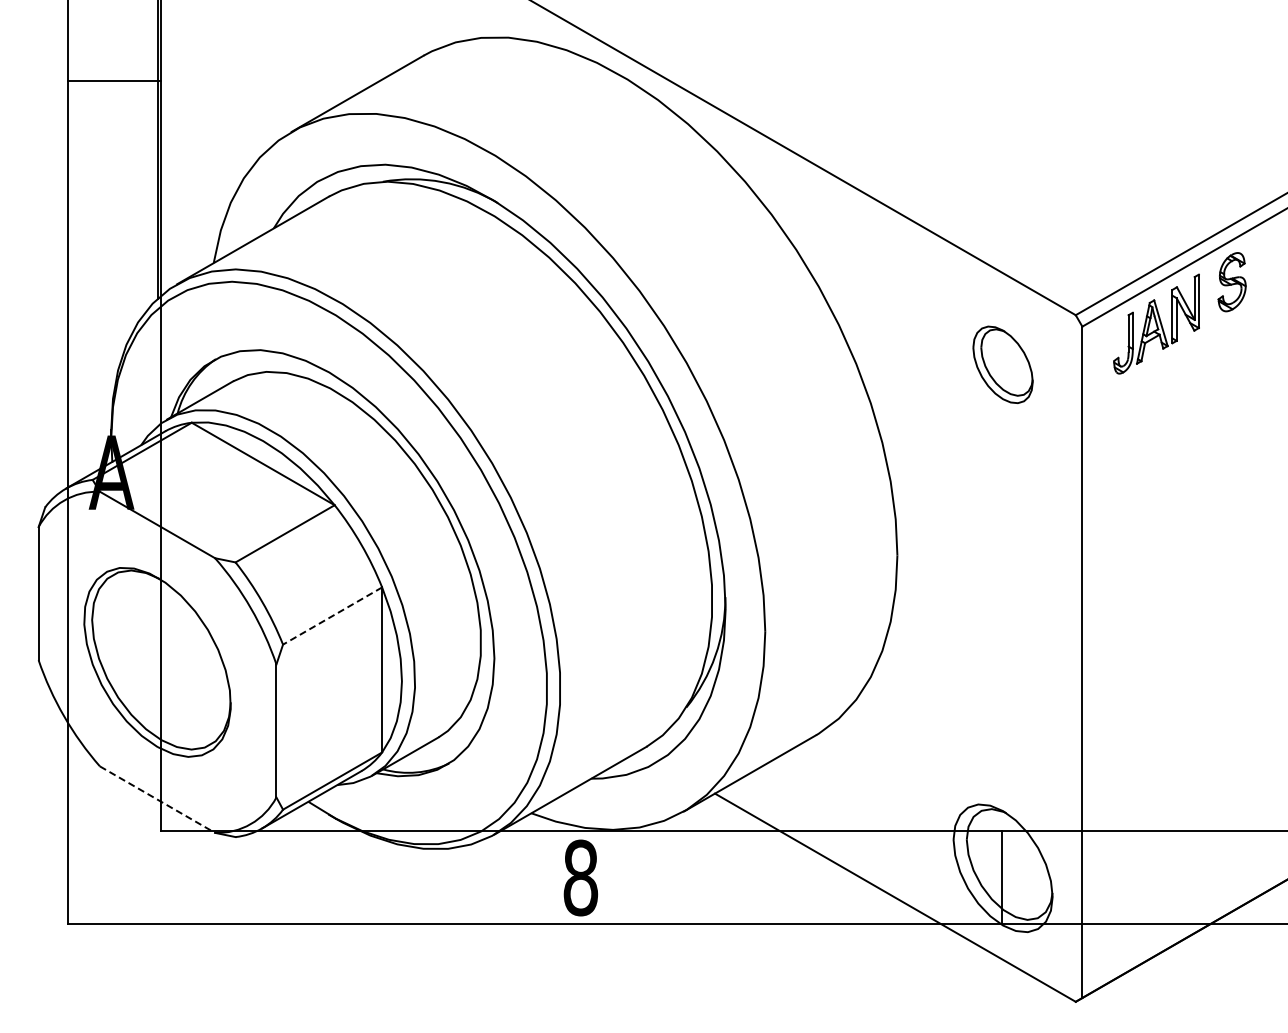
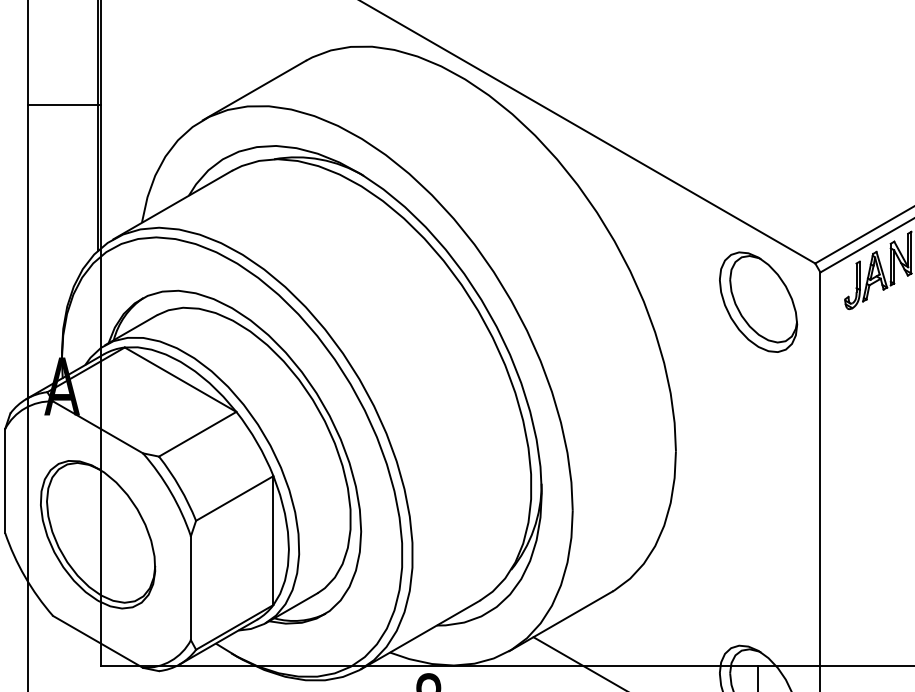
line: (114, 80) -> (64, 104), moved
part: (1002, 364) -> (758, 302), size x1.67
line: (332, 616) -> (234, 498), dashed -> solid
line: (157, 799) -> (98, 641), dashed -> solid

